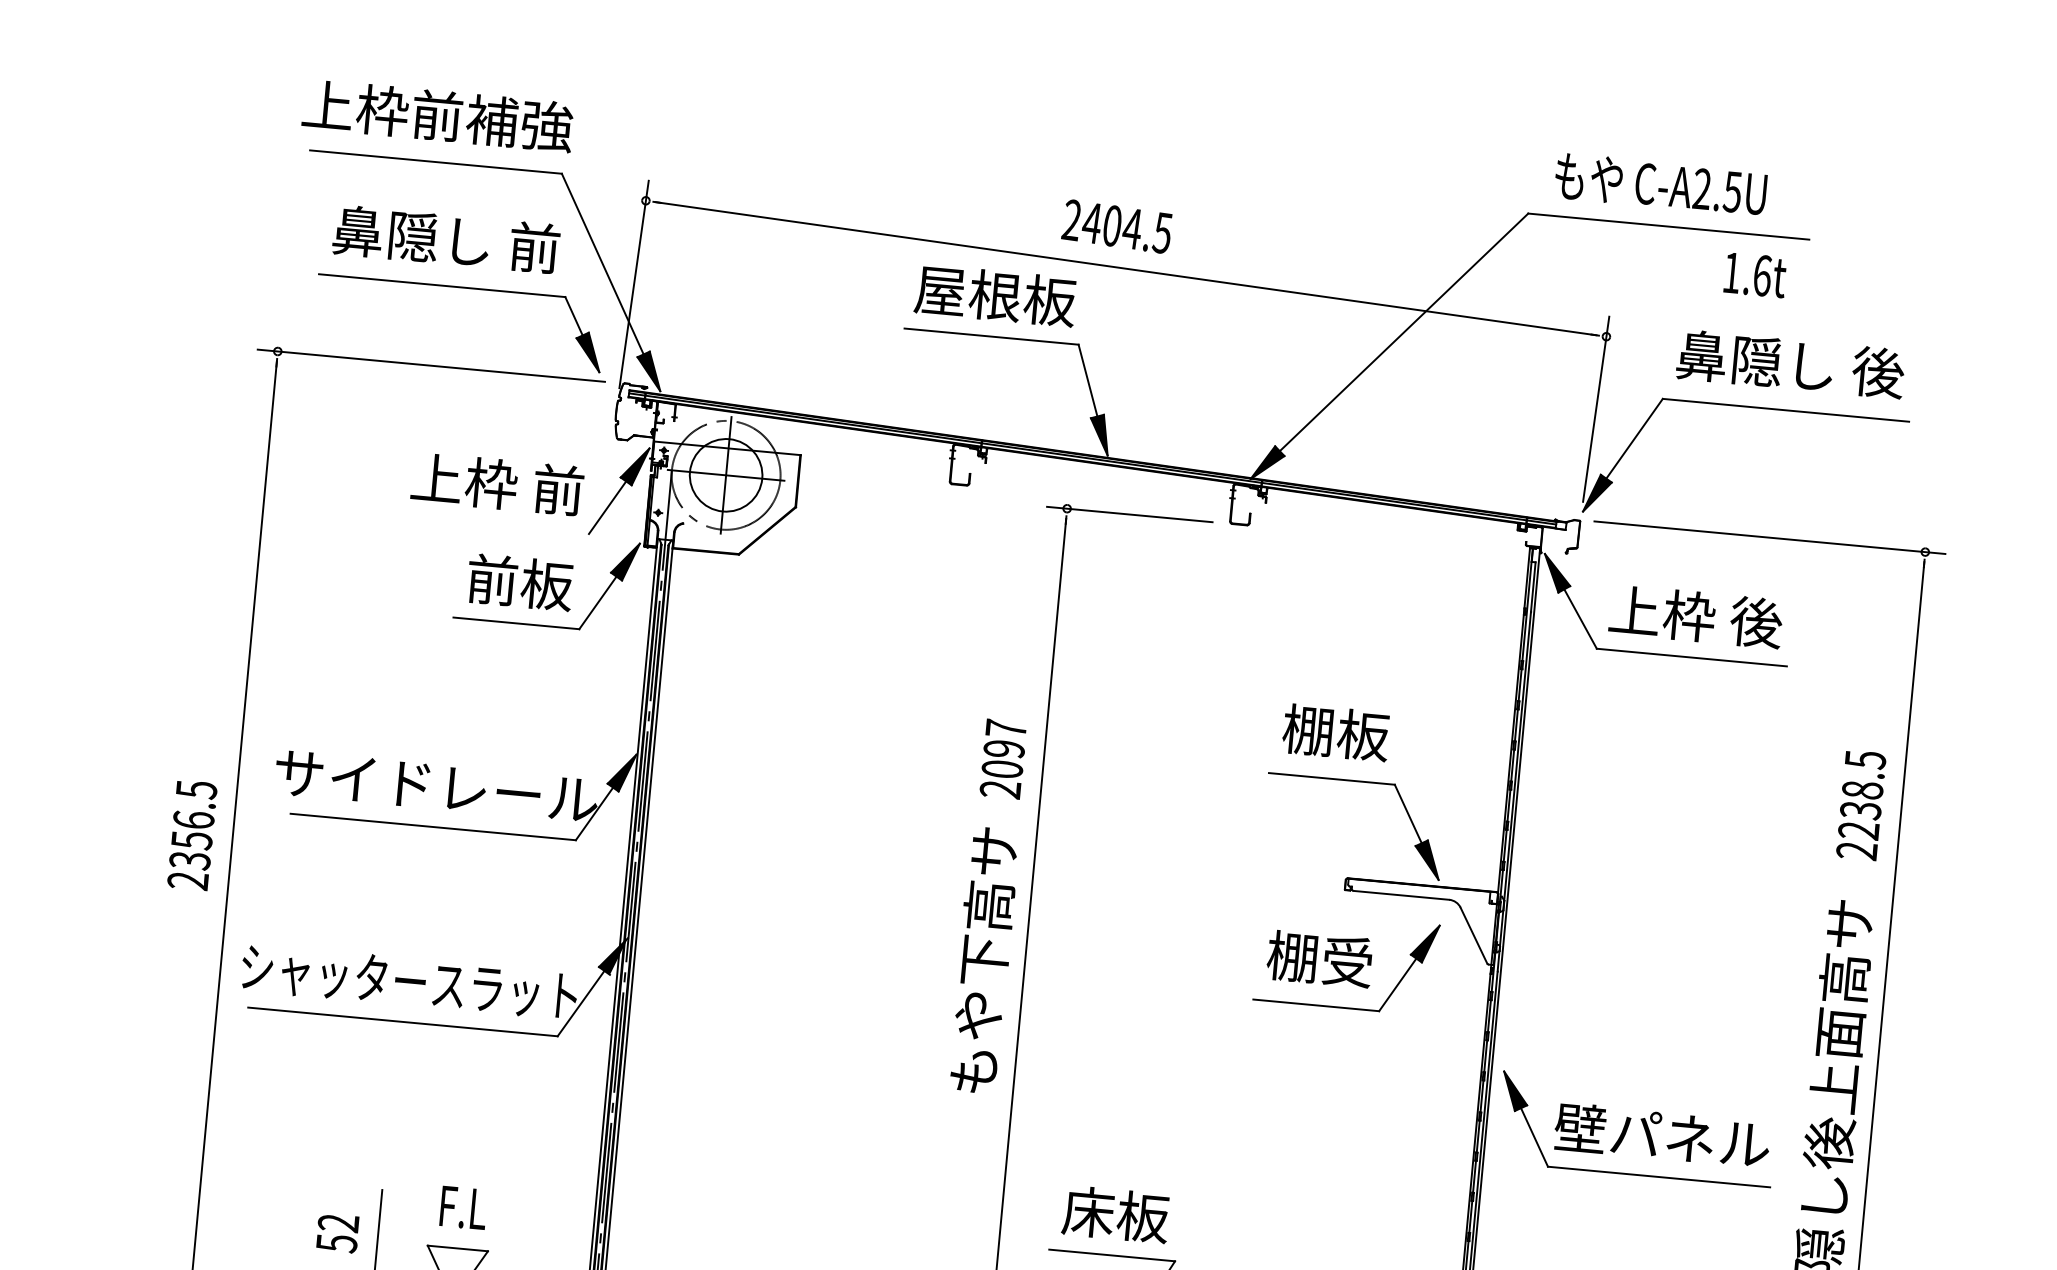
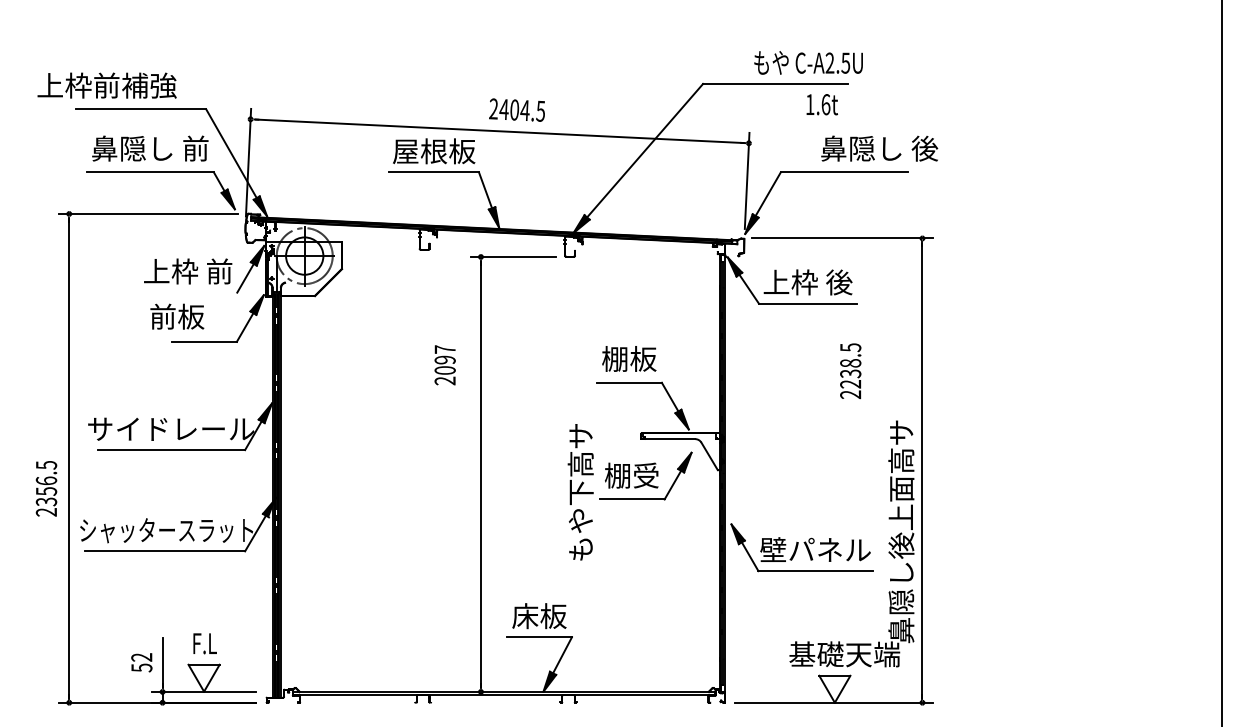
text: (436, 115) -> (106, 85), moved
text: (1660, 183) -> (808, 62), moved
text: (1115, 225) -> (516, 109), moved
text: (1790, 363) -> (879, 148), moved
text: (520, 582) -> (177, 316), moved
text: (1001, 759) -> (444, 365), moved
text: (1860, 805) -> (850, 371), moved
text: (192, 834) -> (46, 488), moved
text: (983, 960) -> (580, 492), moved

